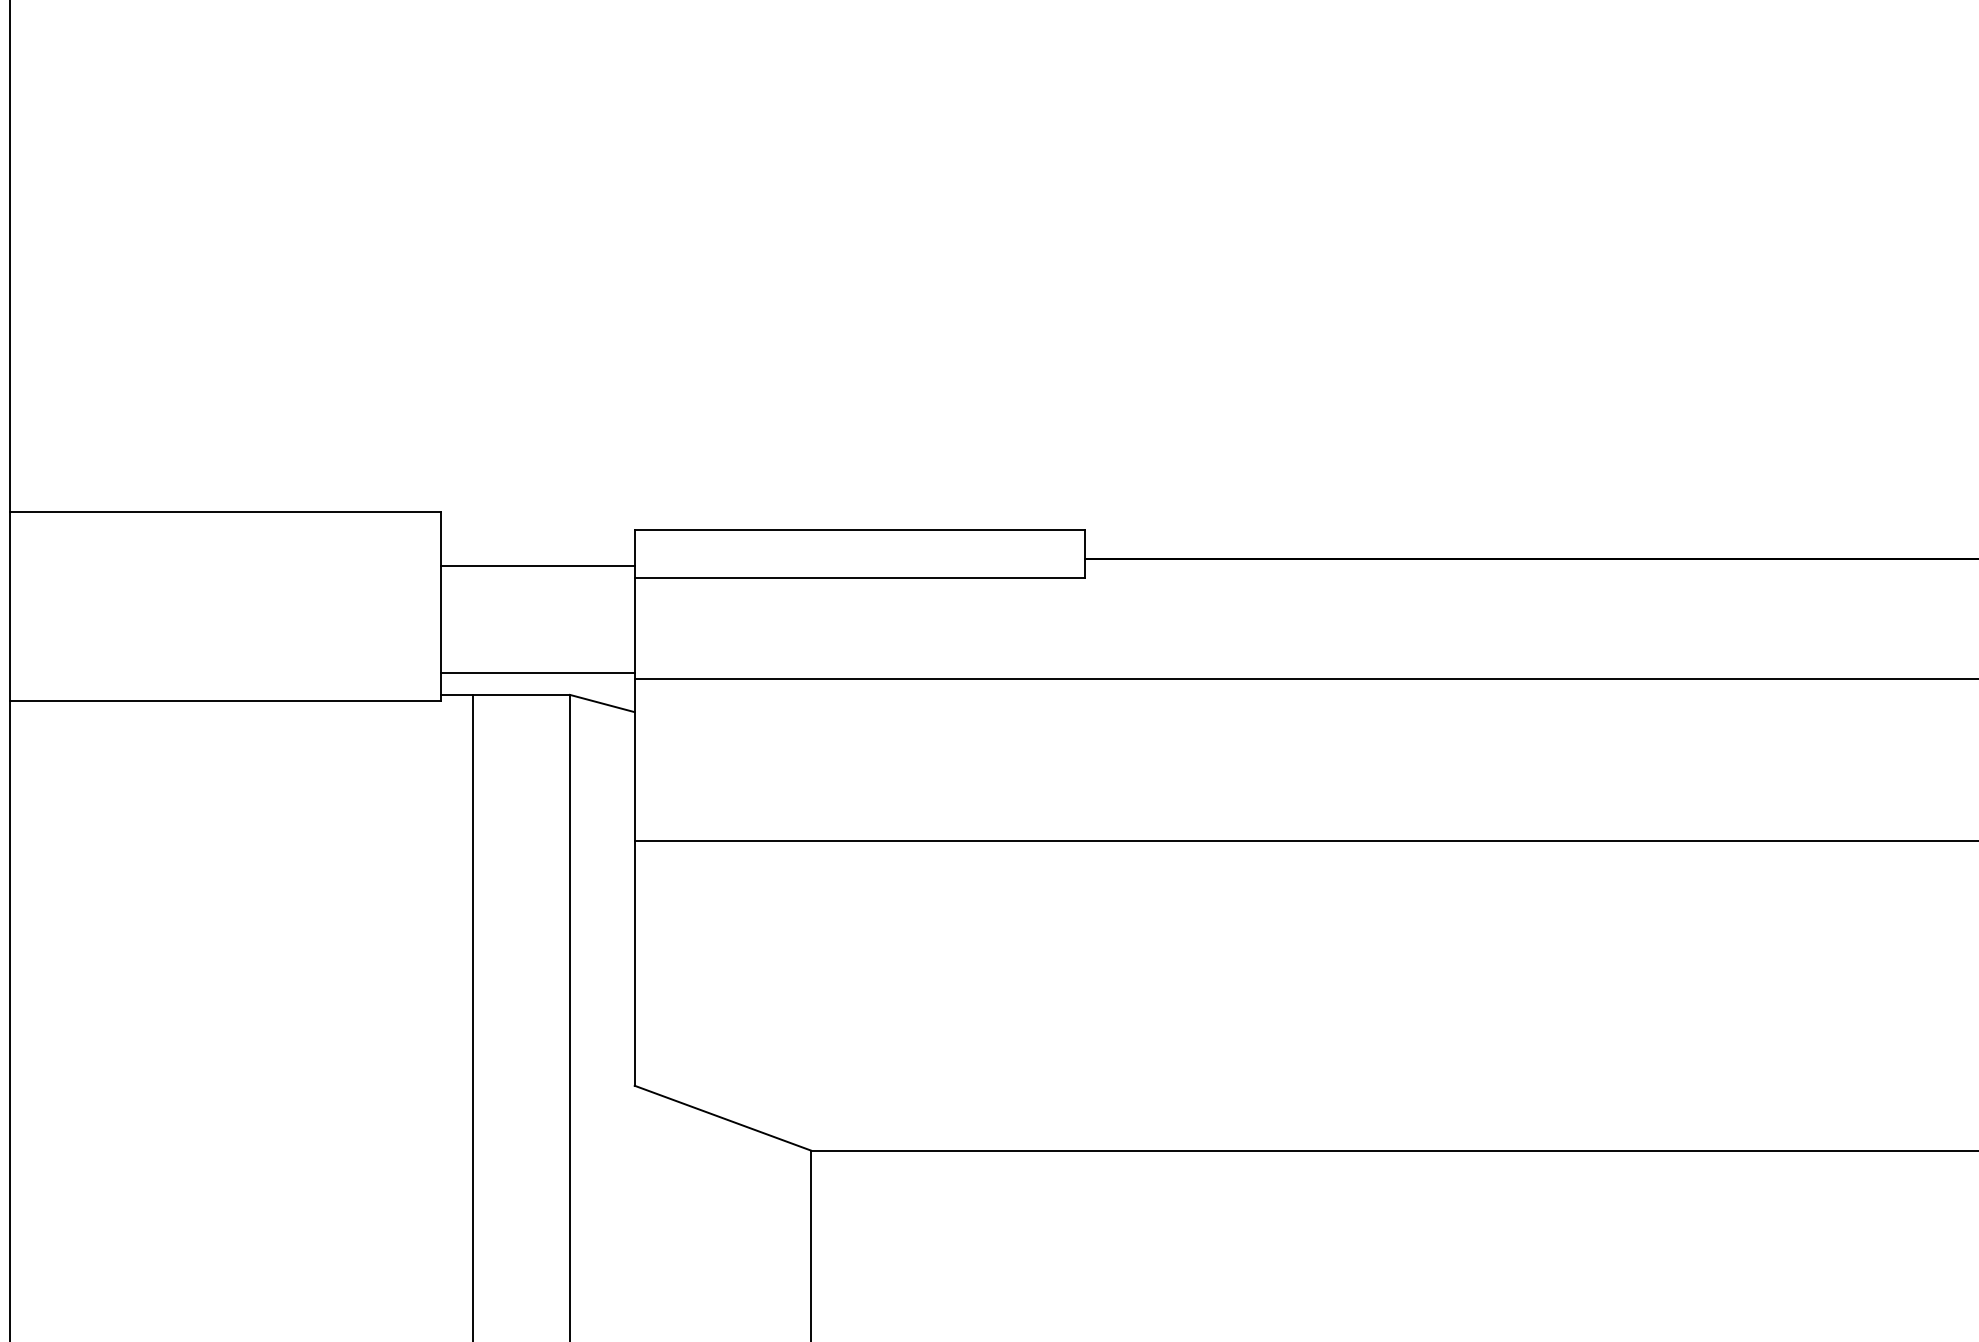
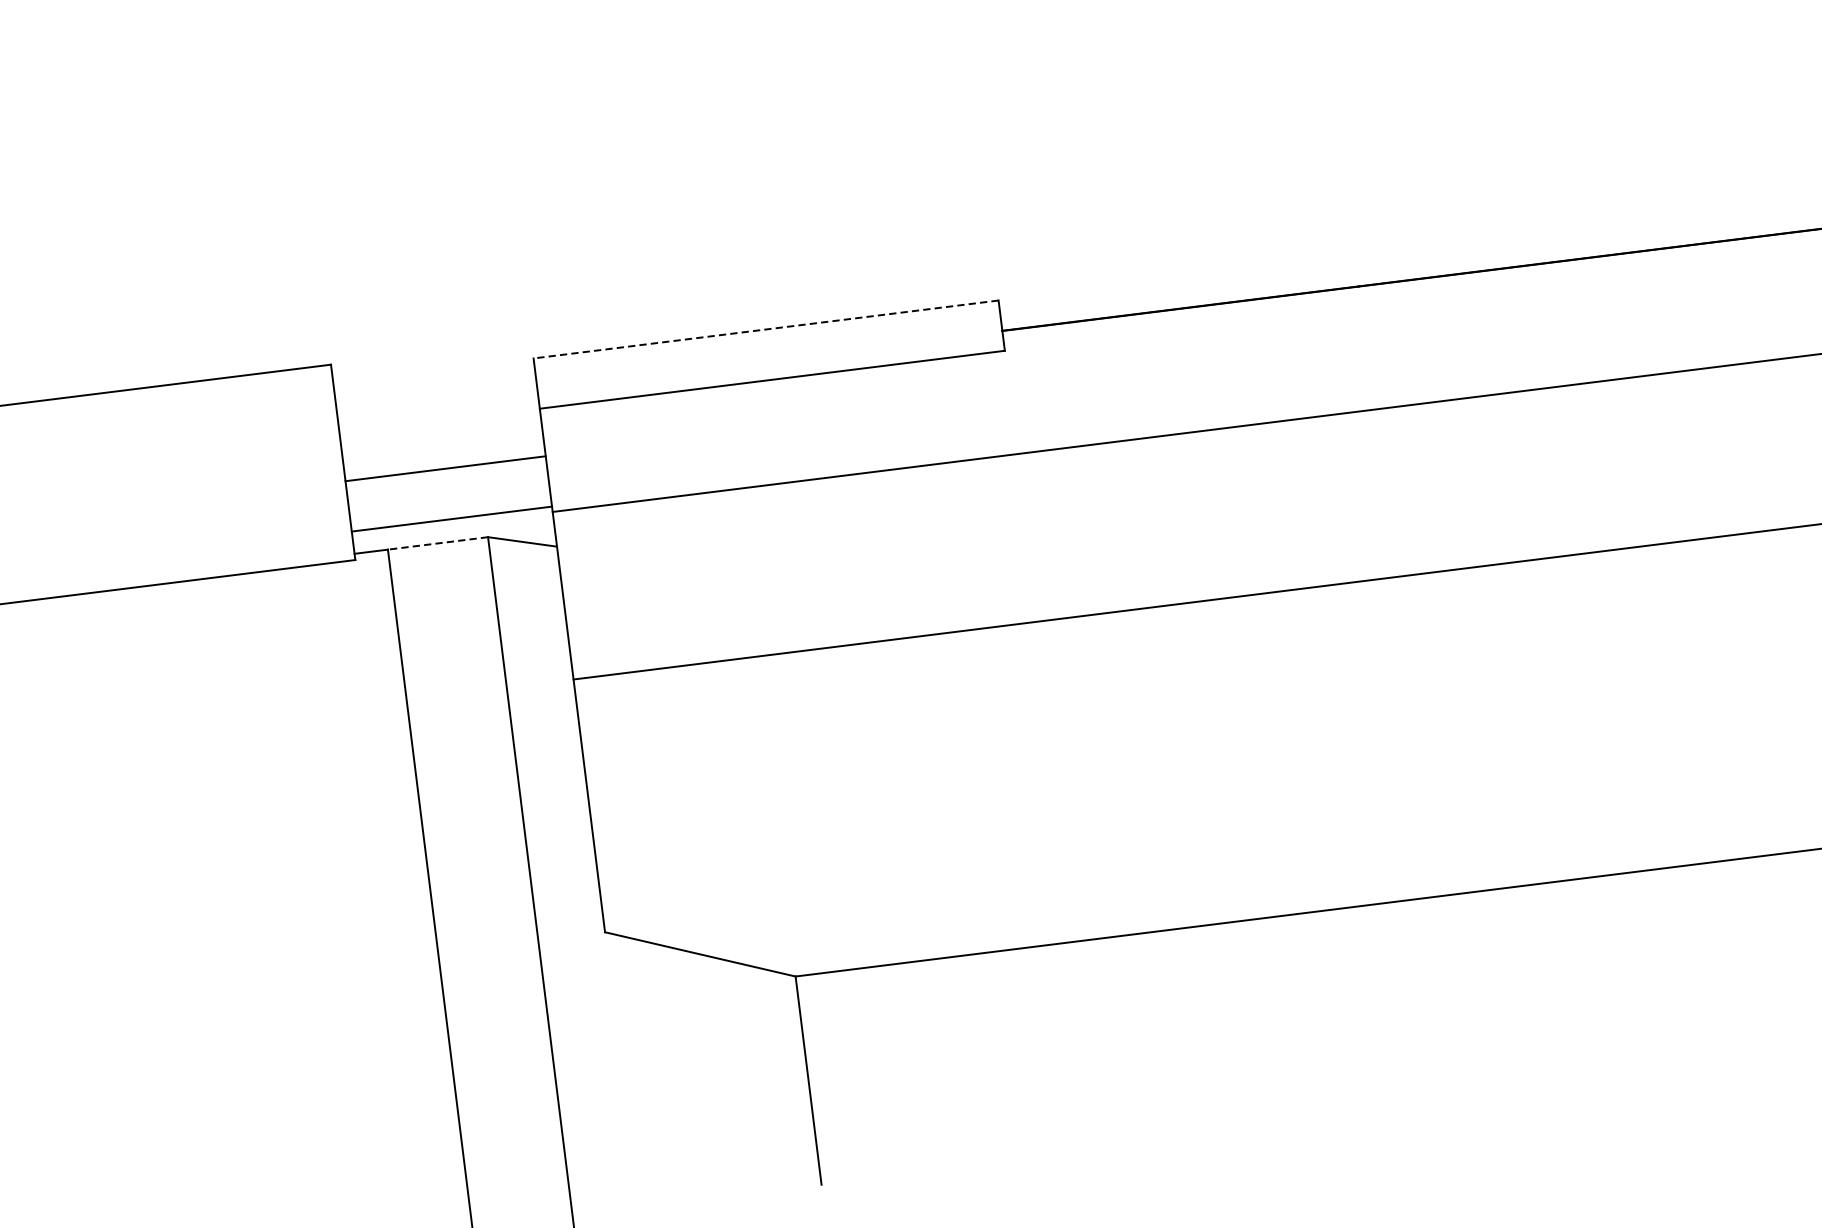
line: (859, 529) -> (765, 329), solid -> dashed
line: (537, 565) -> (445, 468), moved
line: (521, 694) -> (437, 543), solid -> dashed

